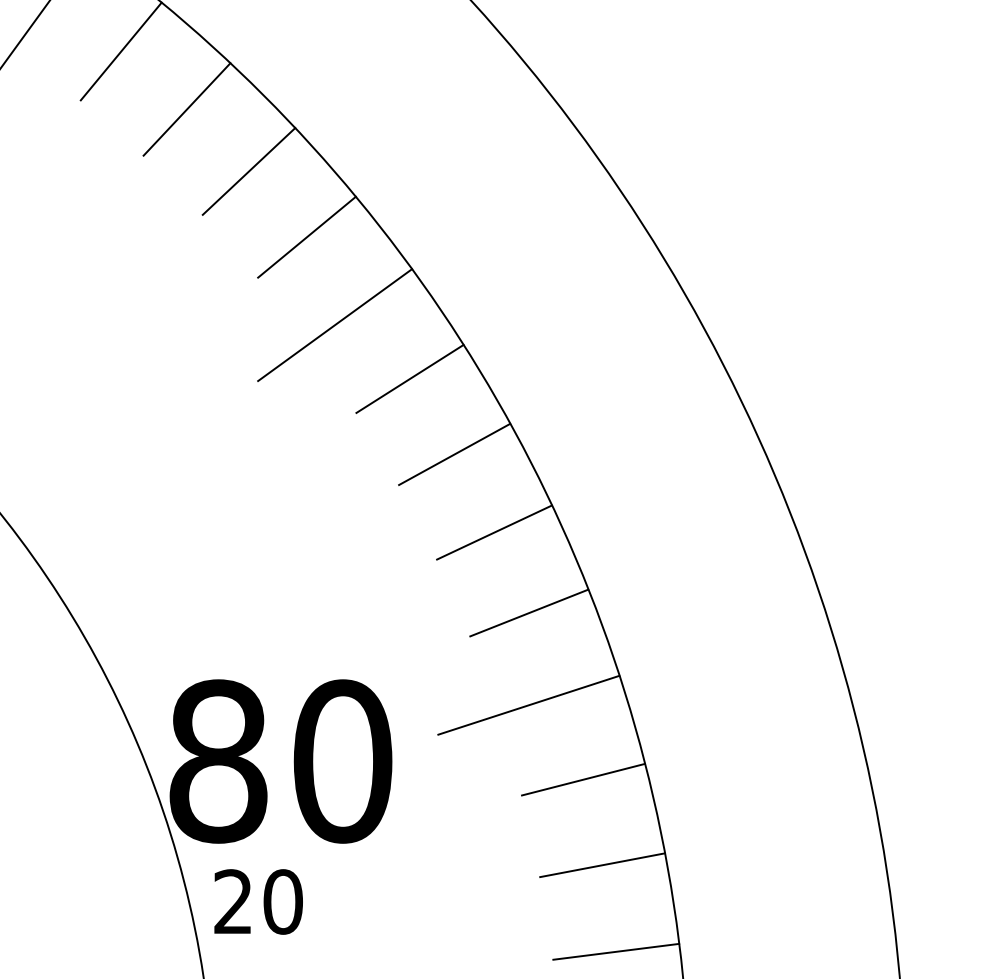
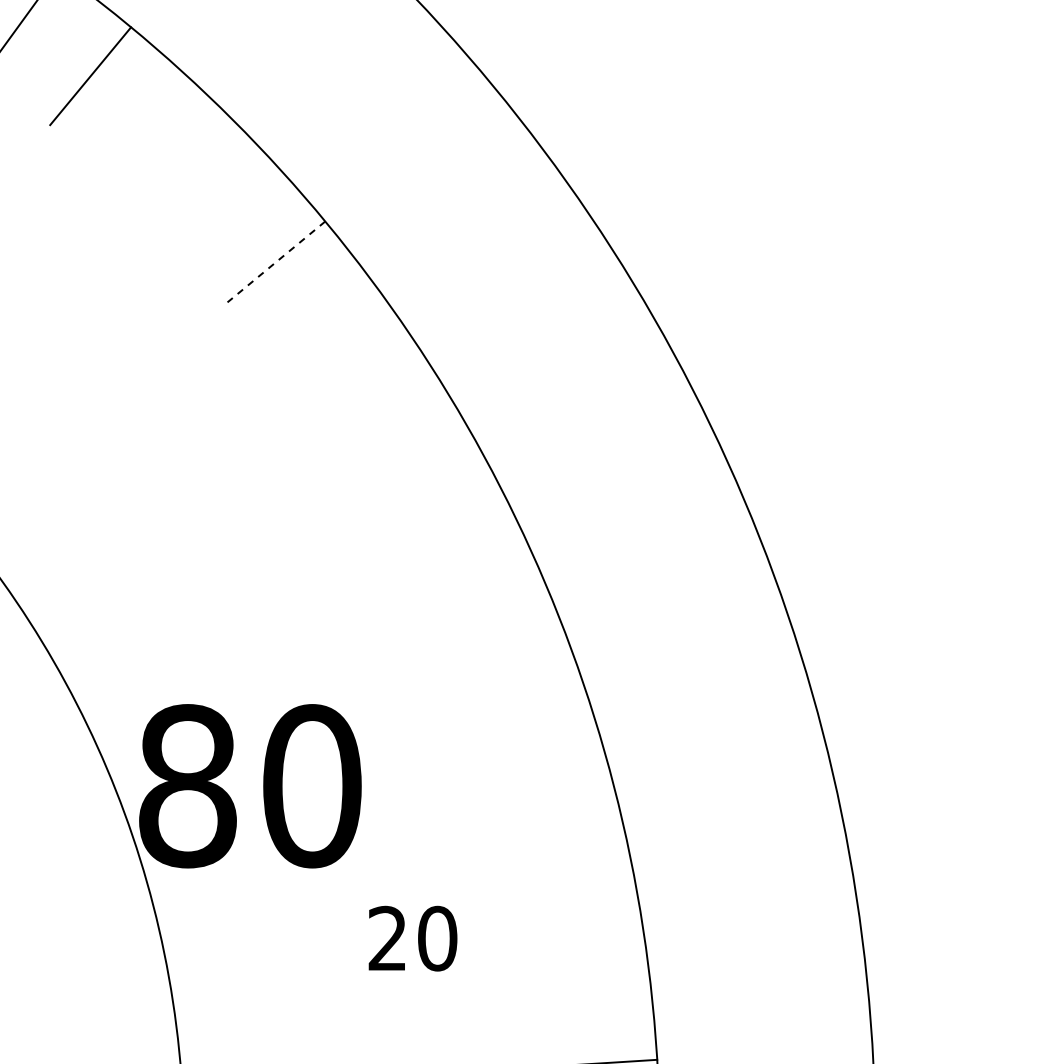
line: (187, 108) -> (156, 133), removed
line: (249, 170) -> (218, 195), removed
line: (307, 237) -> (276, 262), solid -> dashed
line: (335, 324) -> (304, 349), removed
line: (409, 378) -> (378, 403), removed
line: (454, 453) -> (423, 478), removed
line: (494, 532) -> (463, 557), removed
line: (529, 612) -> (498, 637), removed
line: (528, 704) -> (497, 729), removed
line: (583, 779) -> (552, 804), removed
line: (602, 864) -> (571, 889), removed
text: (258, 901) -> (412, 938), moved
line: (616, 951) -> (585, 976), removed

